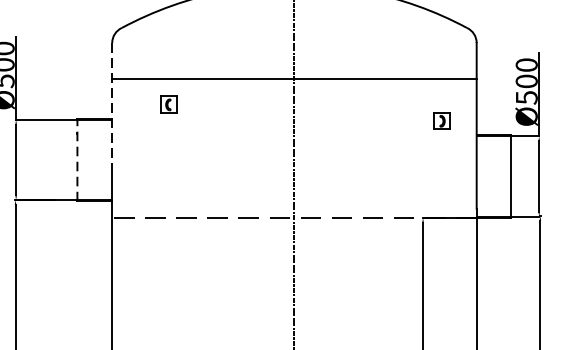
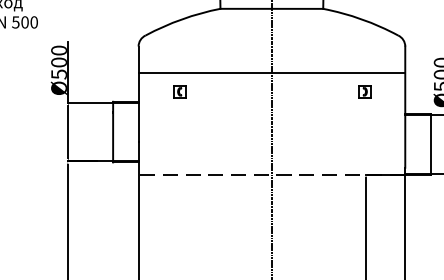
line: (112, 108) -> (138, 94), dashed -> solid
part: (441, 120) -> (364, 91), moved
line: (77, 159) -> (113, 131), dashed -> solid

